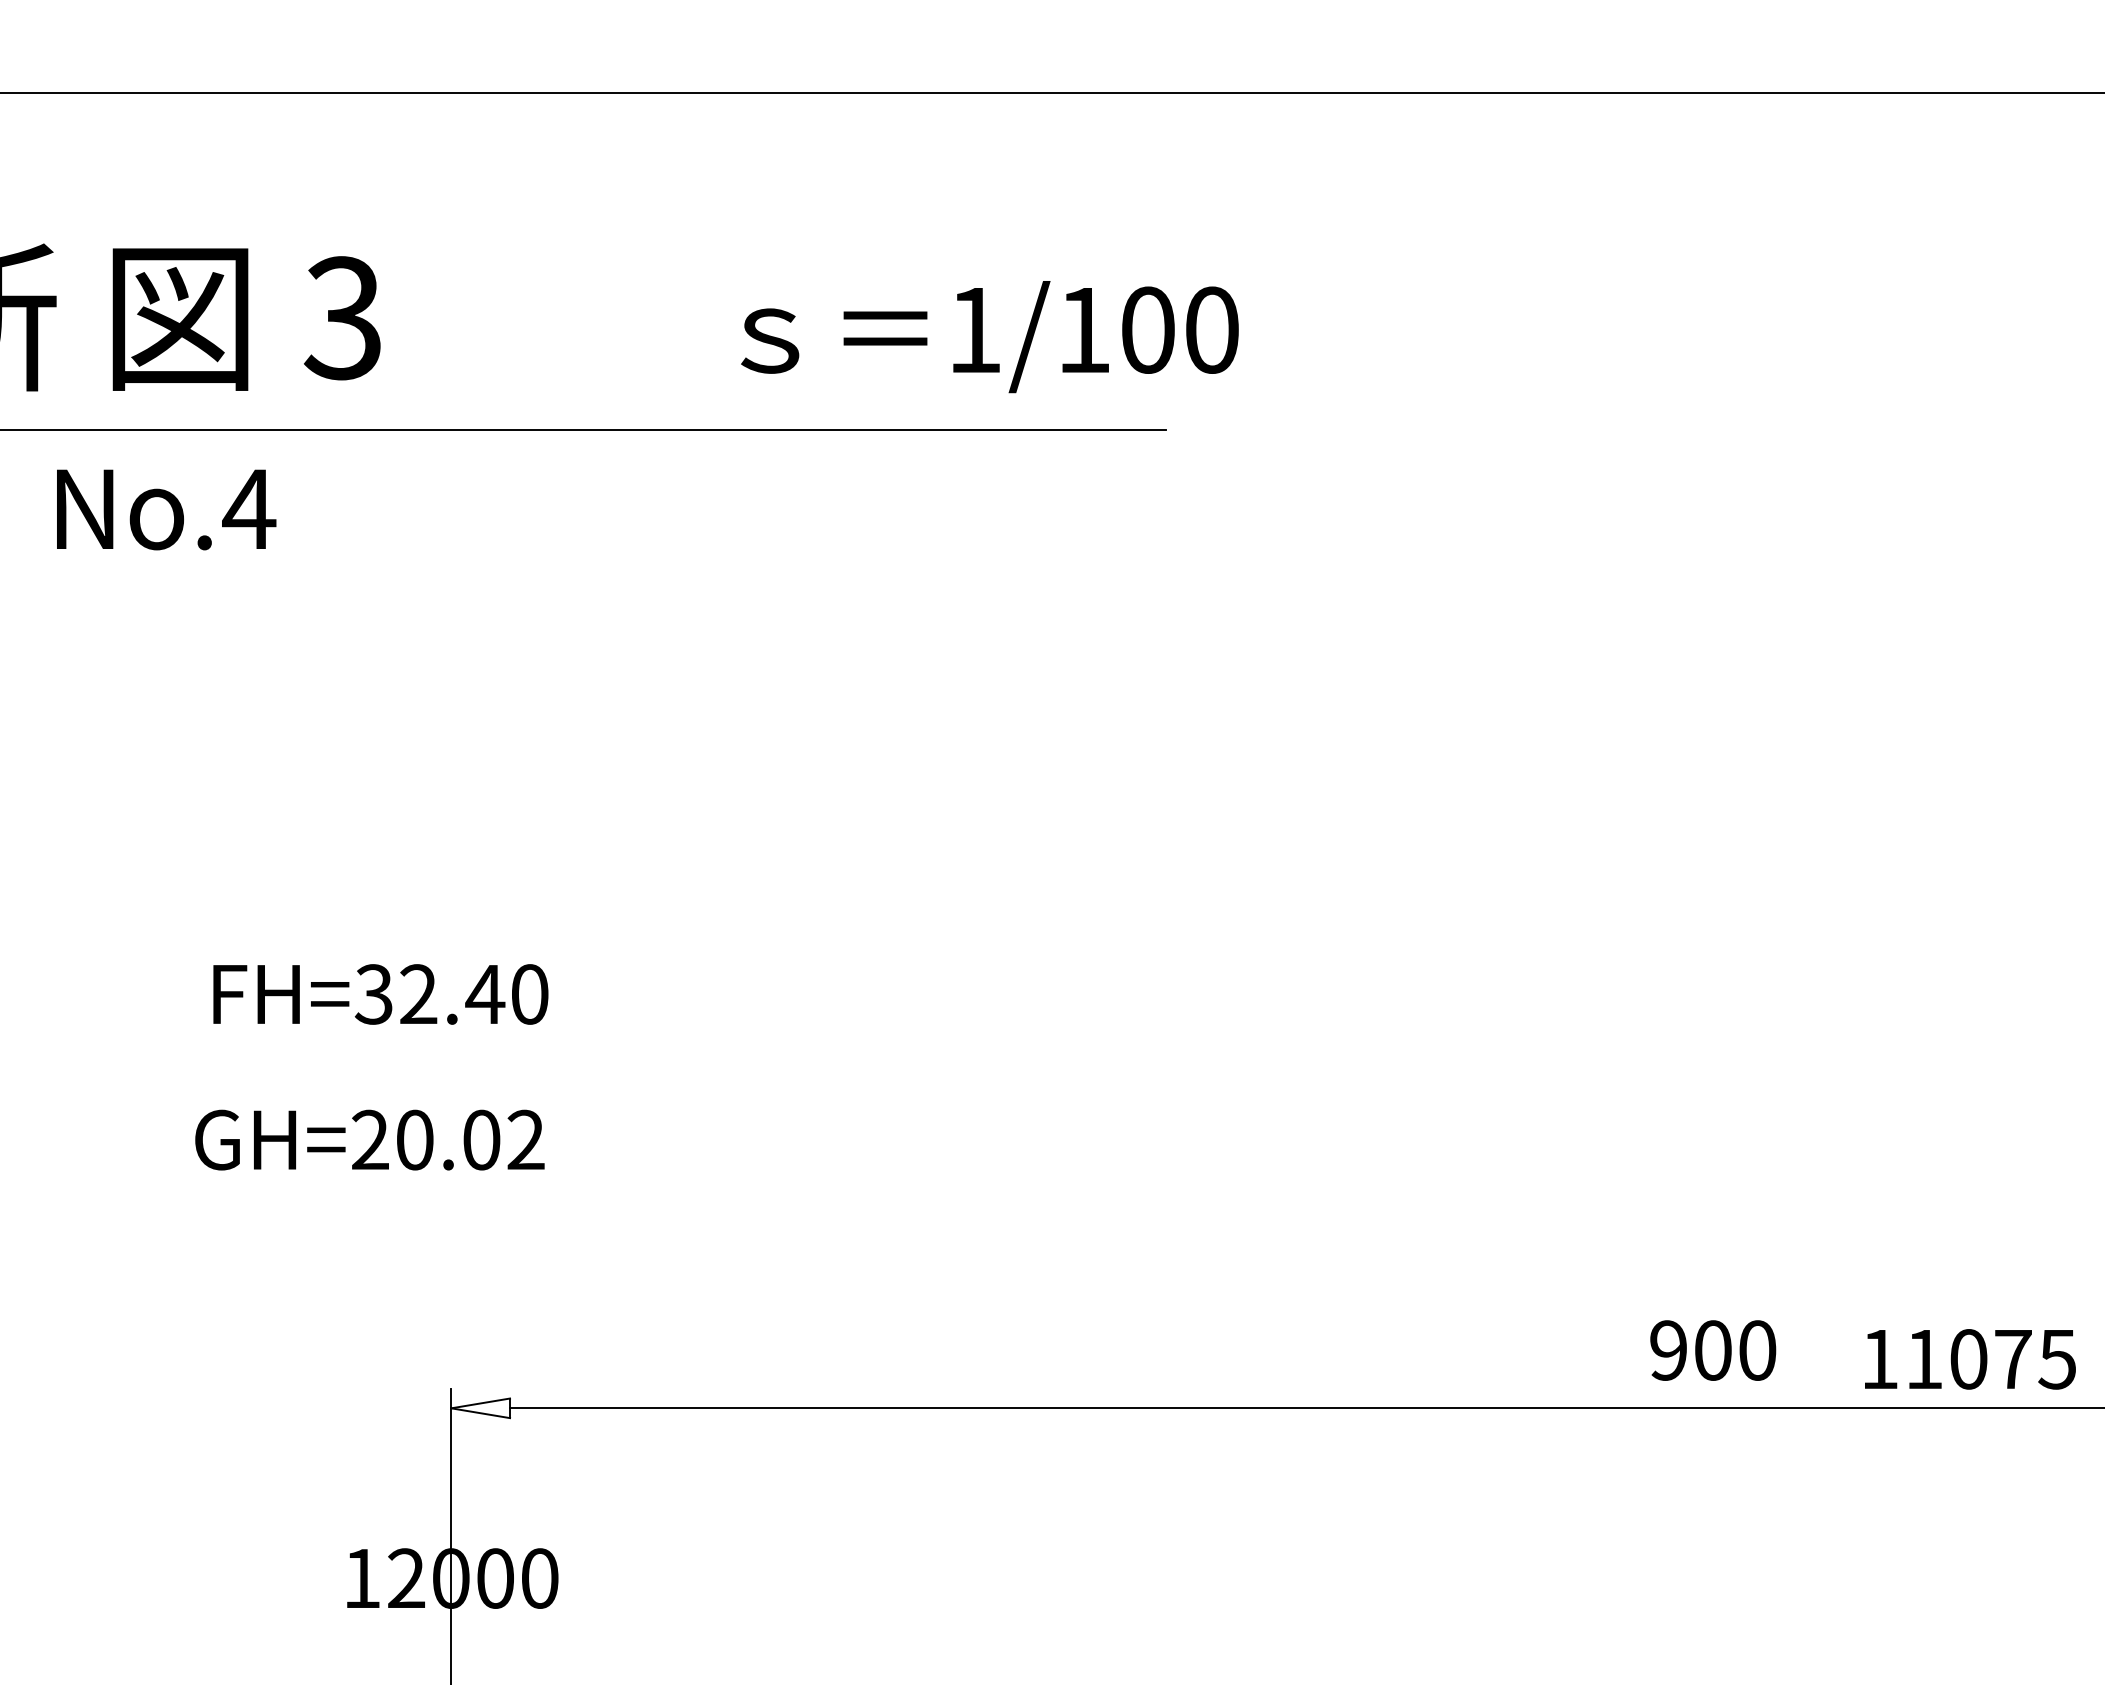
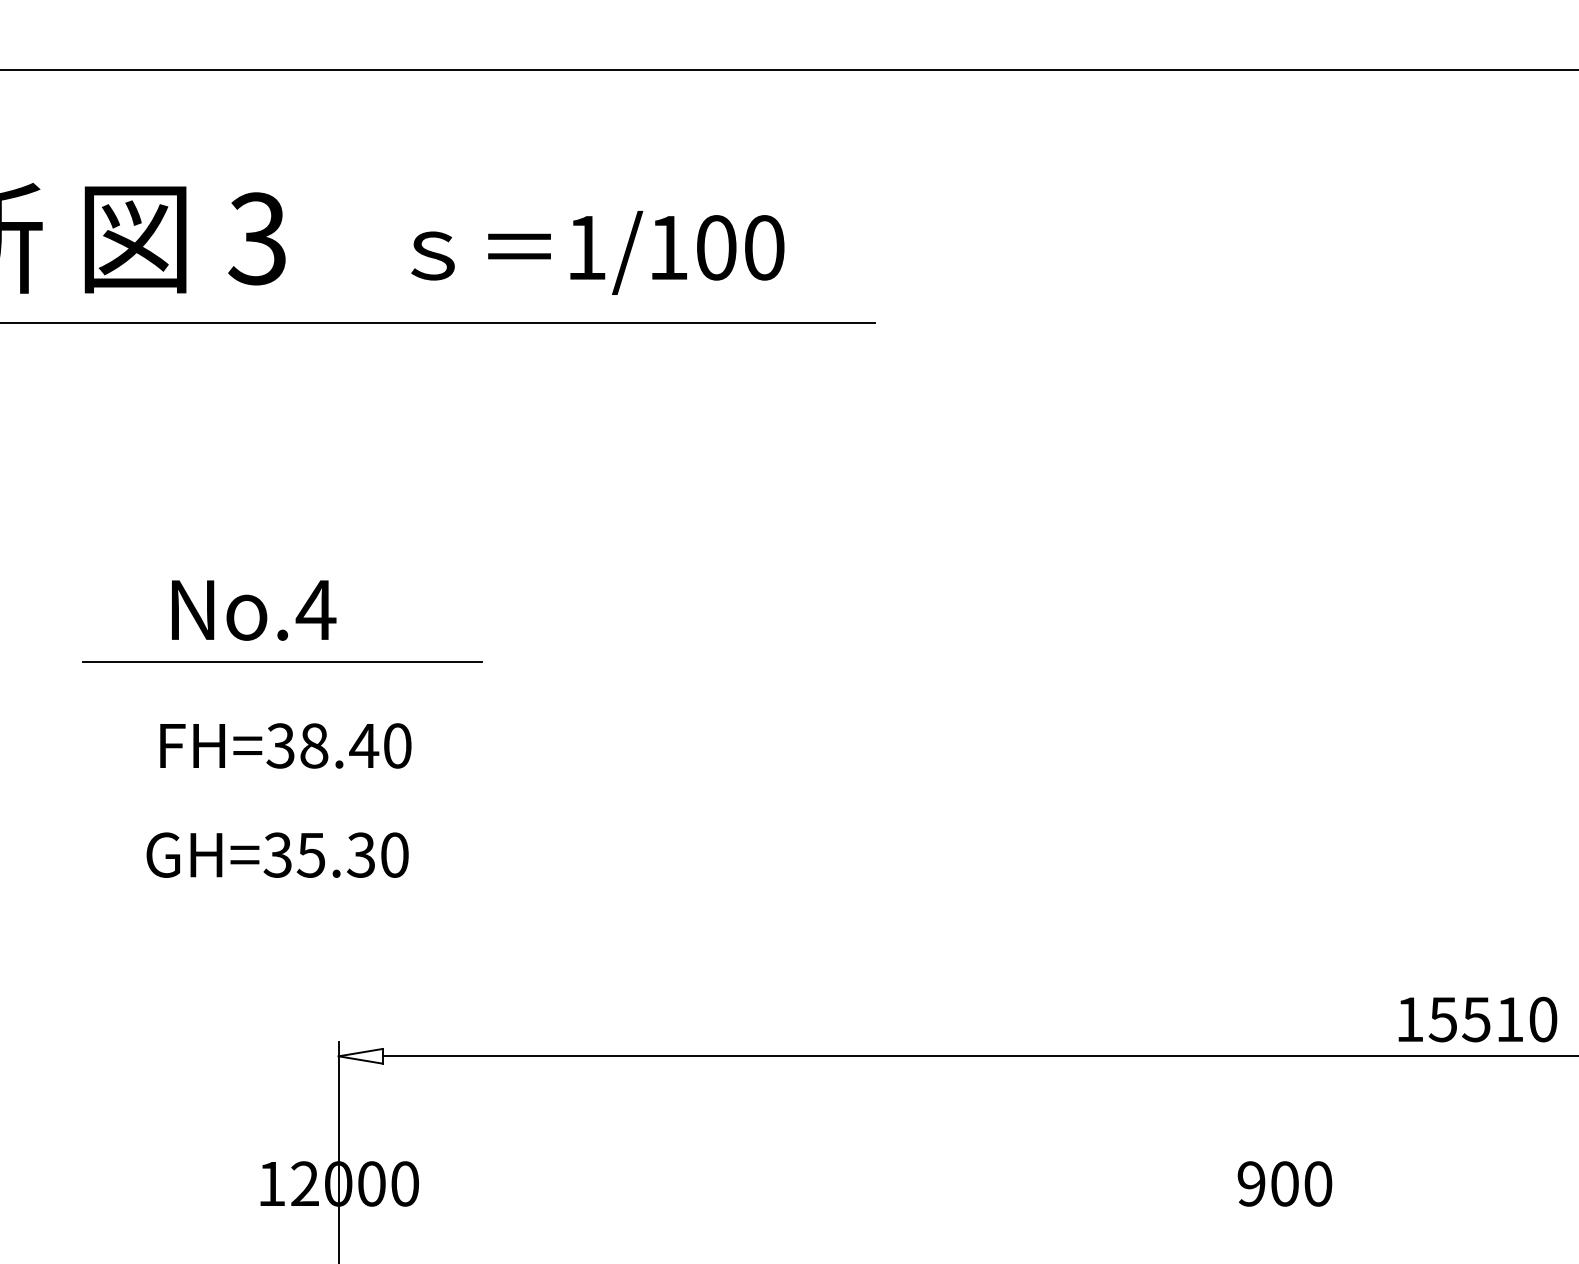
text: (989, 337) -> (597, 253), moved
text: (166, 509) -> (254, 610), moved
line: (375, 881) -> (281, 661), added
text: (418, 994) -> (314, 745), FH=32.40 -> FH=38.40
text: (447, 1139) -> (335, 854), GH=20.02 -> GH=35.30
text: (1713, 1350) -> (1285, 1183), moved
text: (1990, 1359) -> (1492, 1019), 11075 -> 15510

